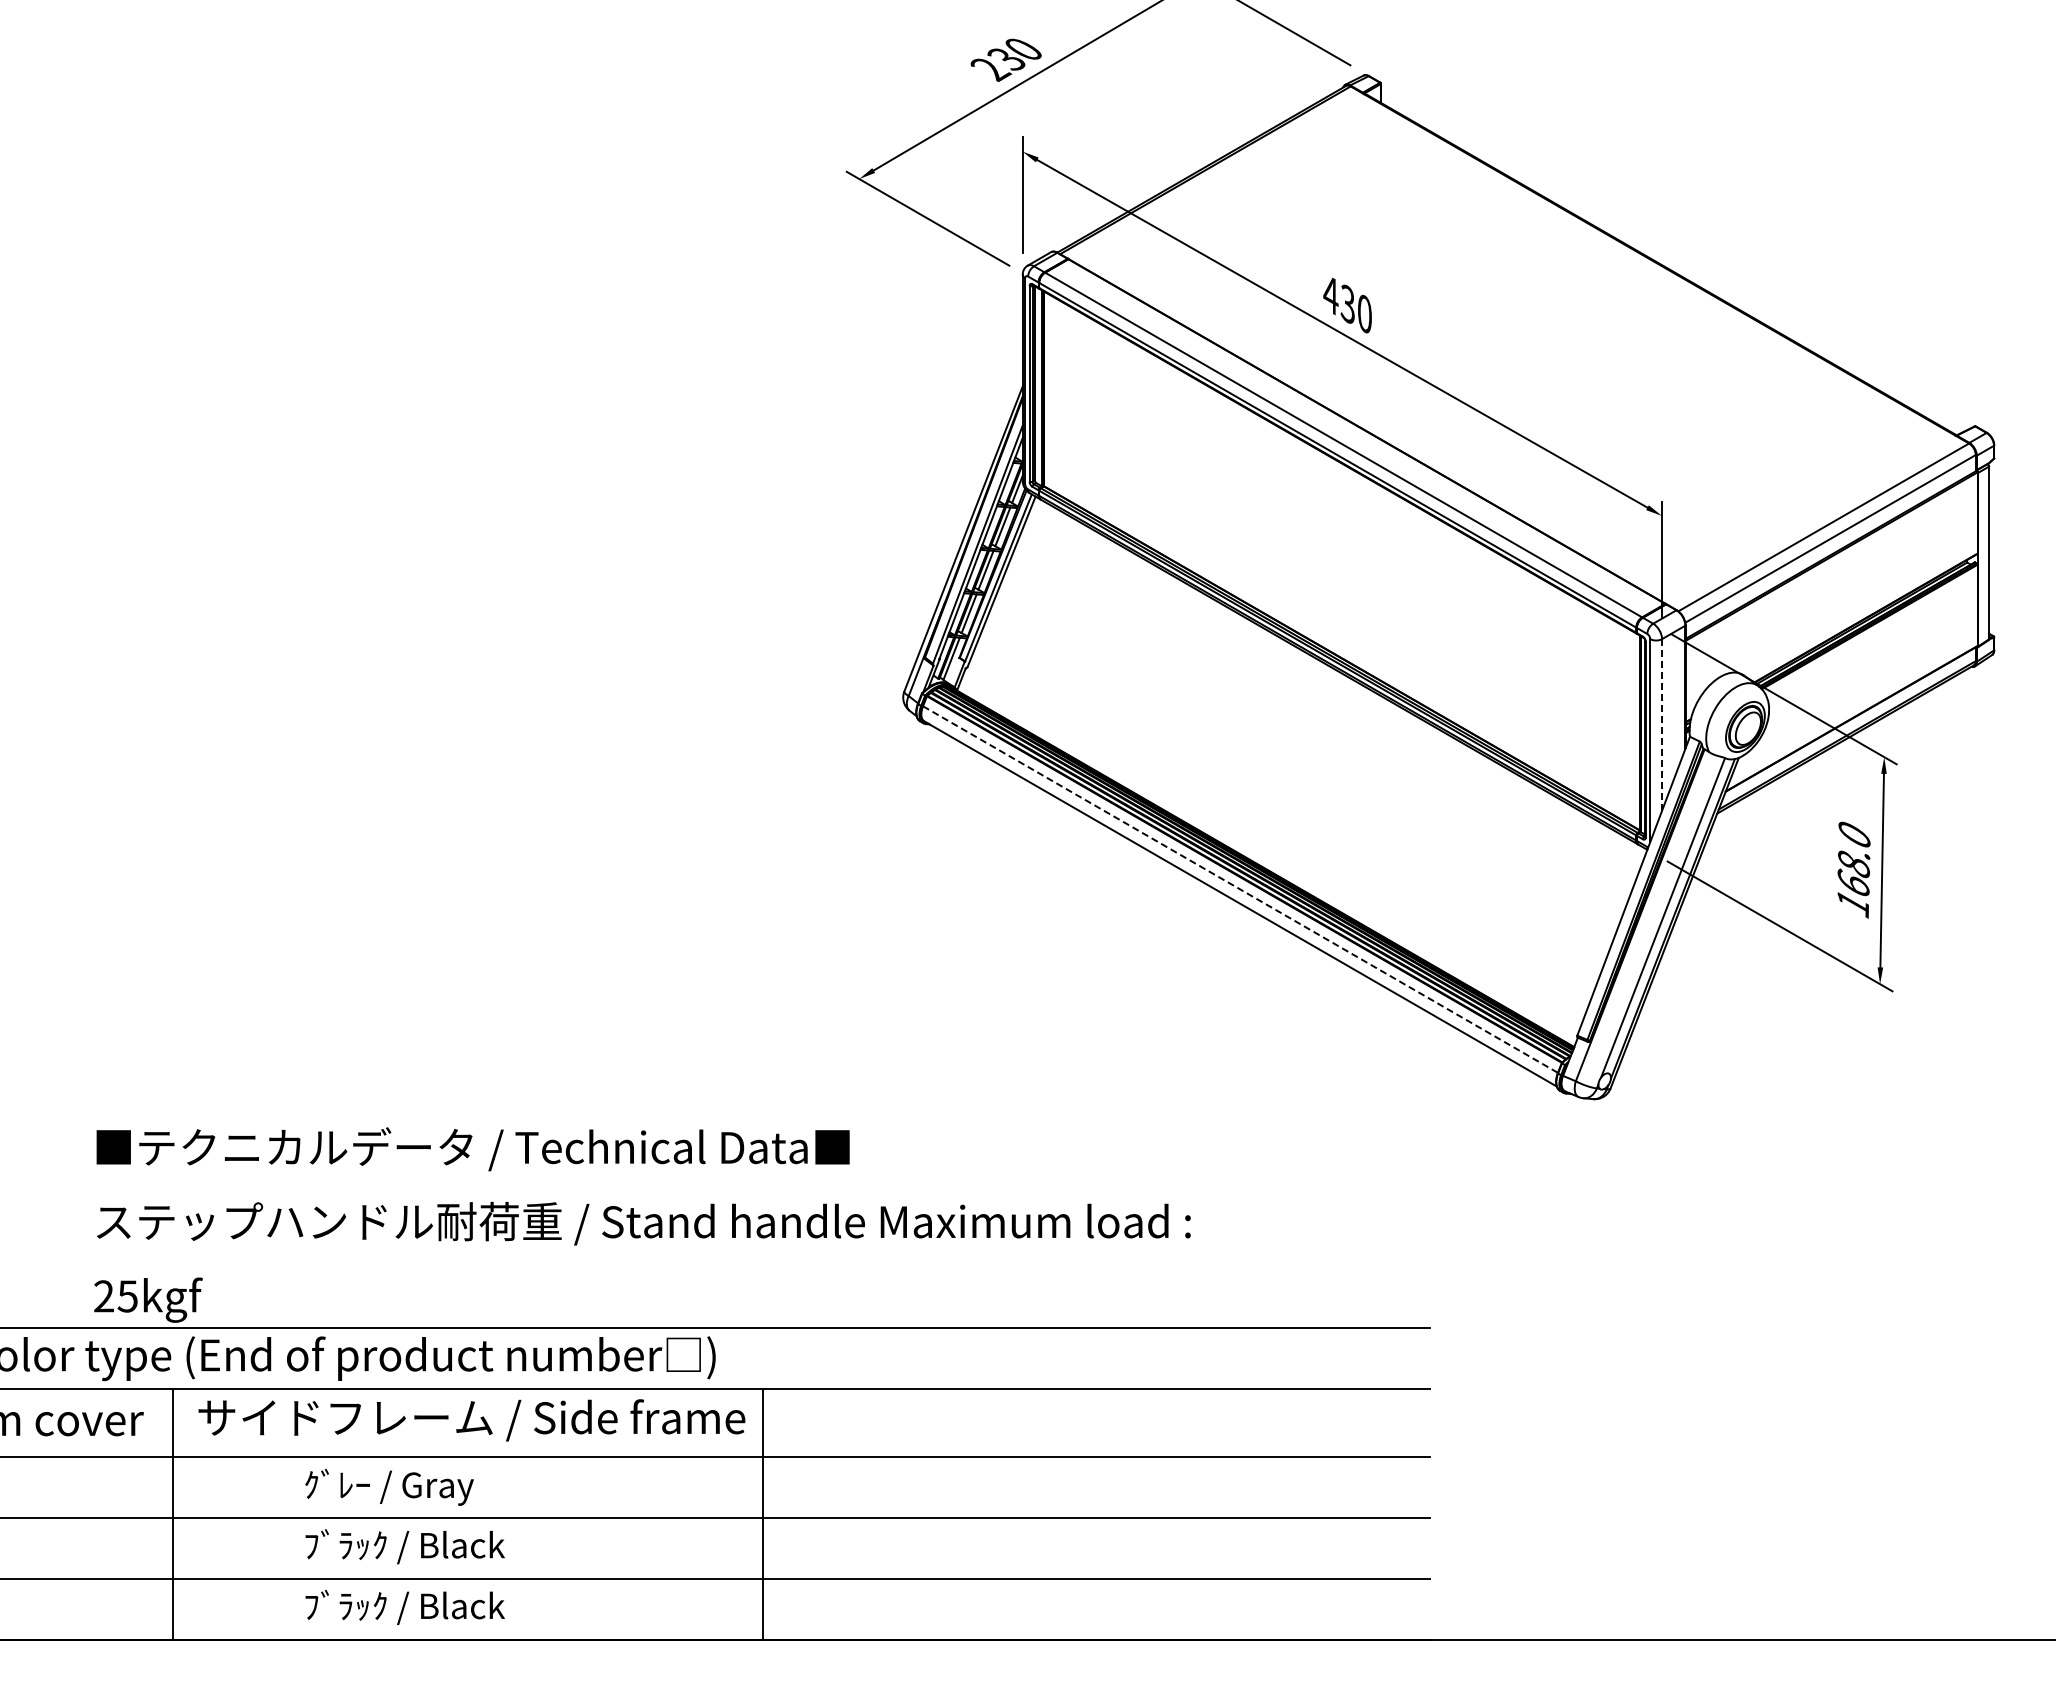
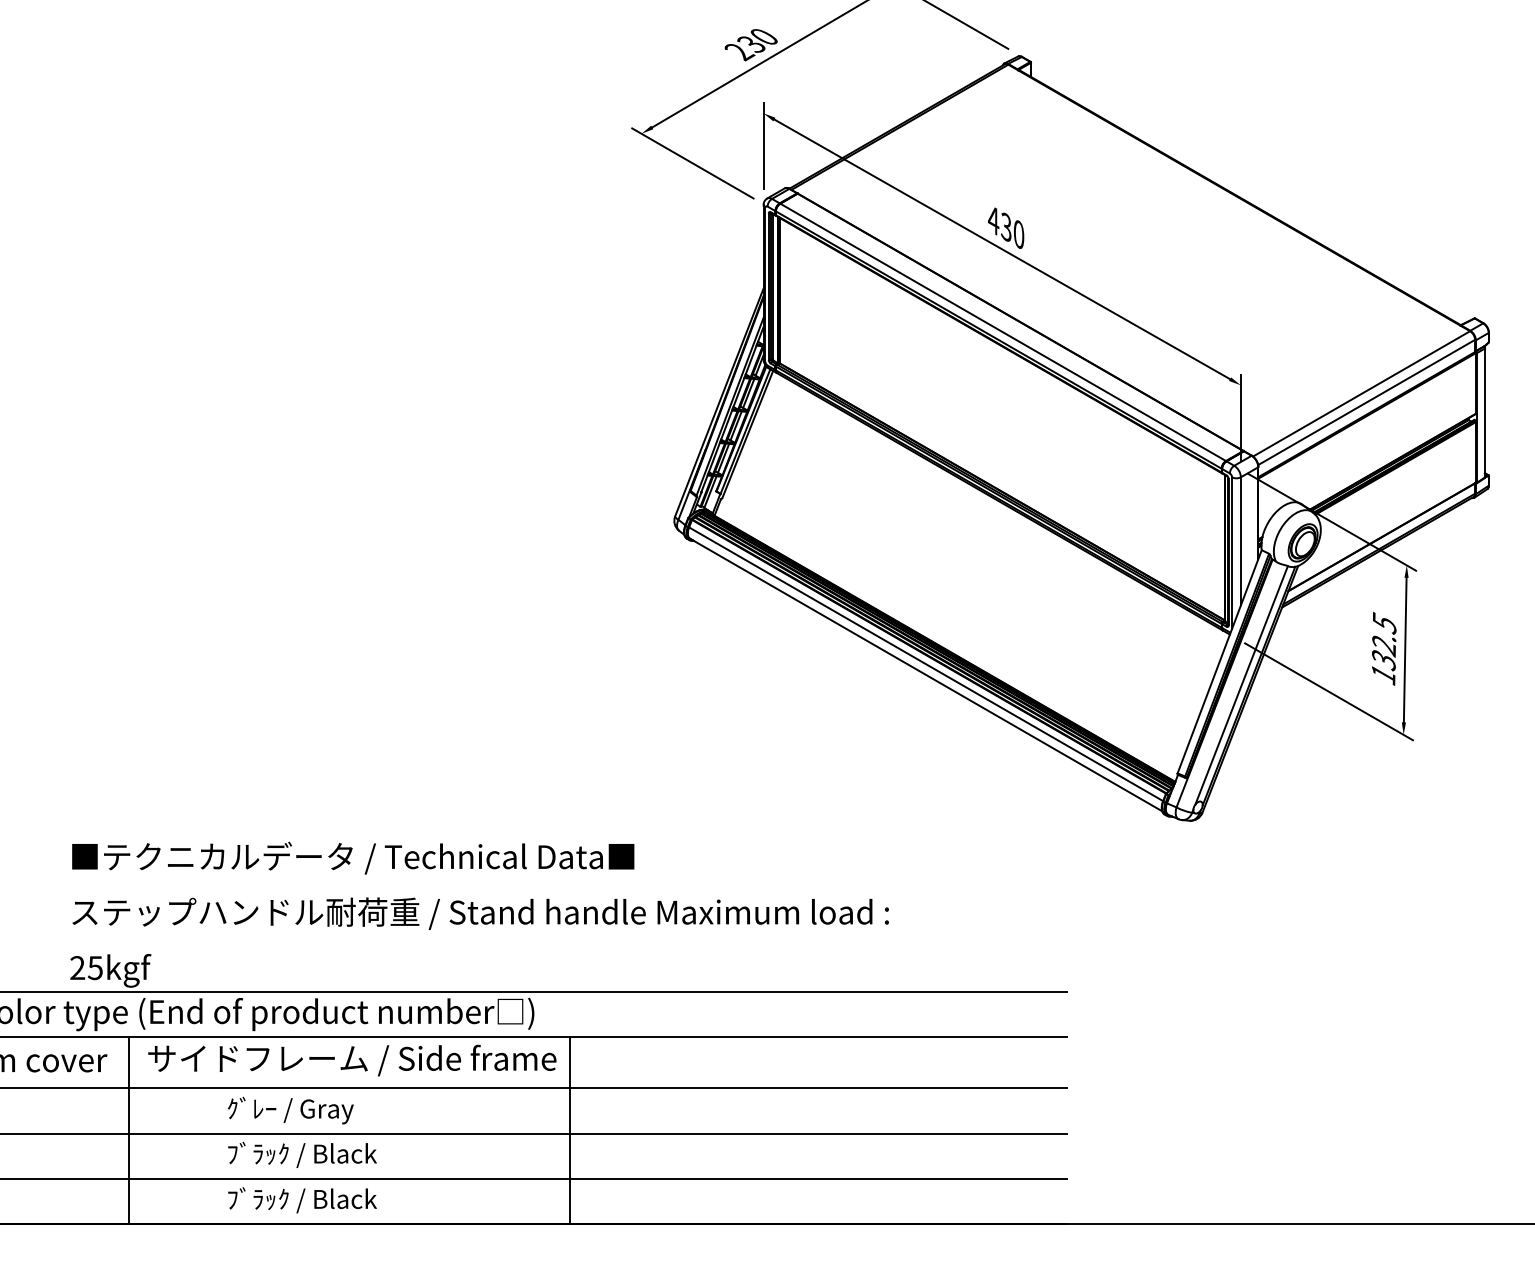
line: (1662, 724) -> (1241, 541), dashed -> solid
text: (1853, 859) -> (1383, 641), 168.0 -> 132.5
line: (1240, 889) -> (926, 664), dashed -> solid

